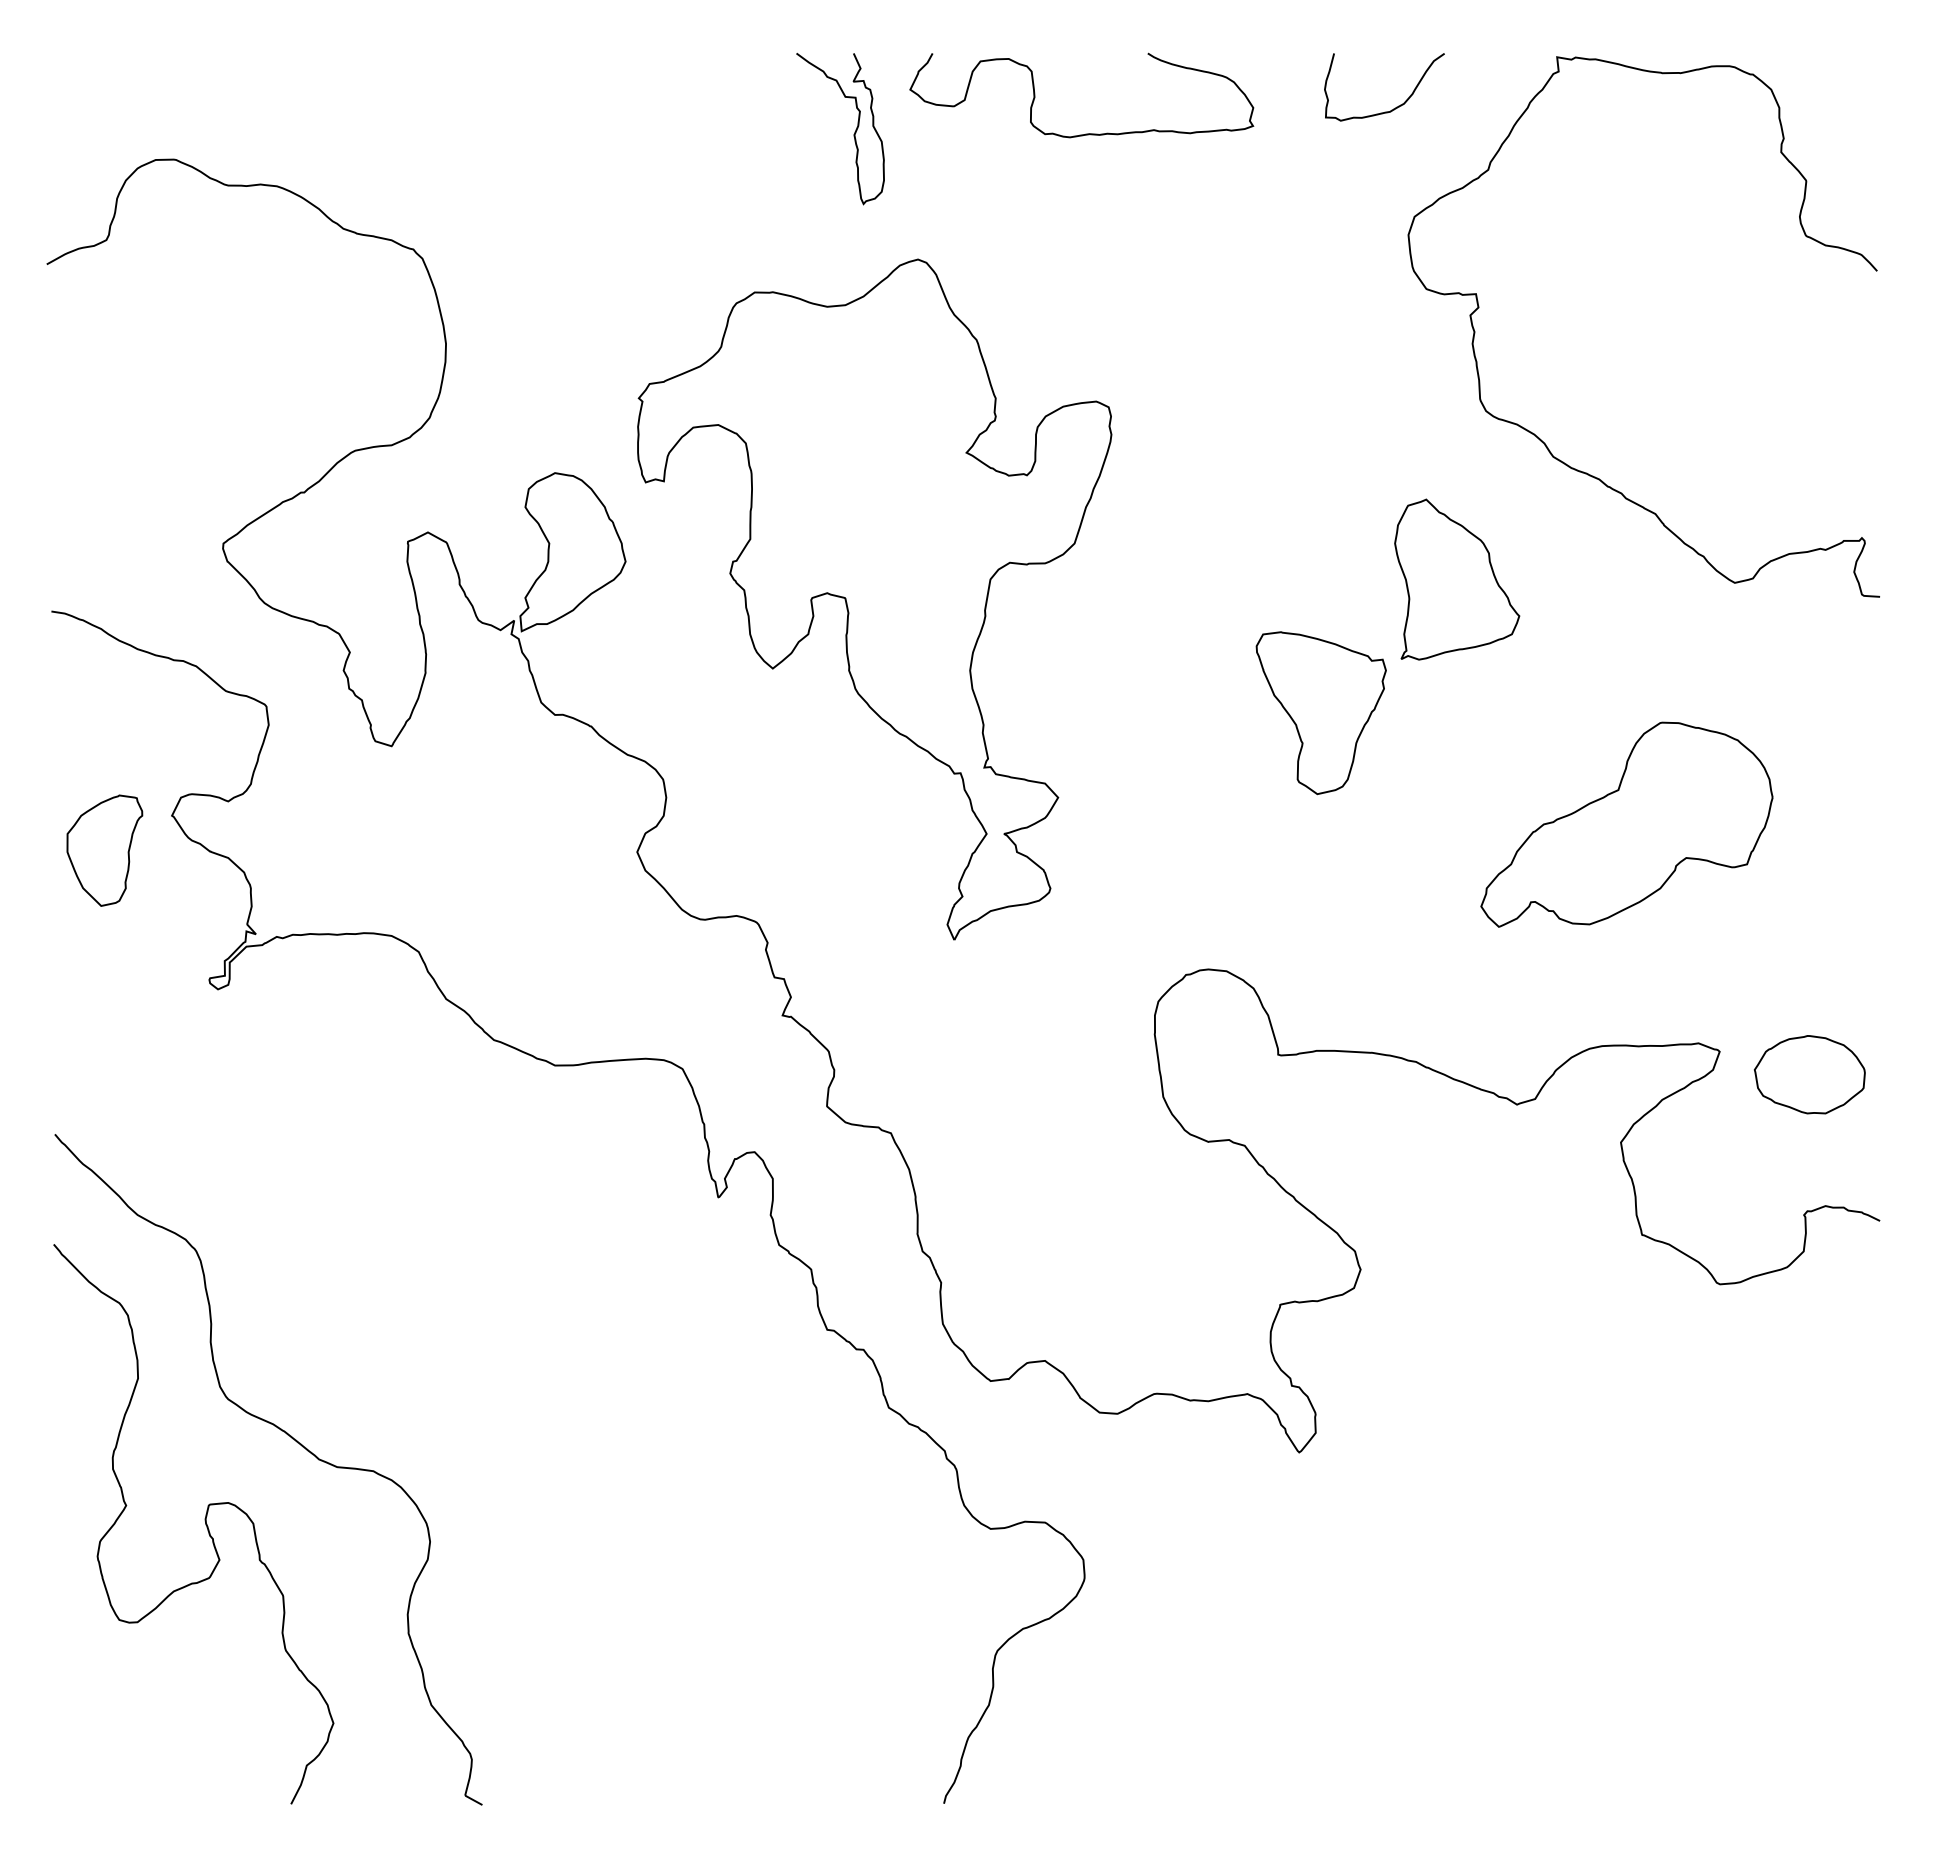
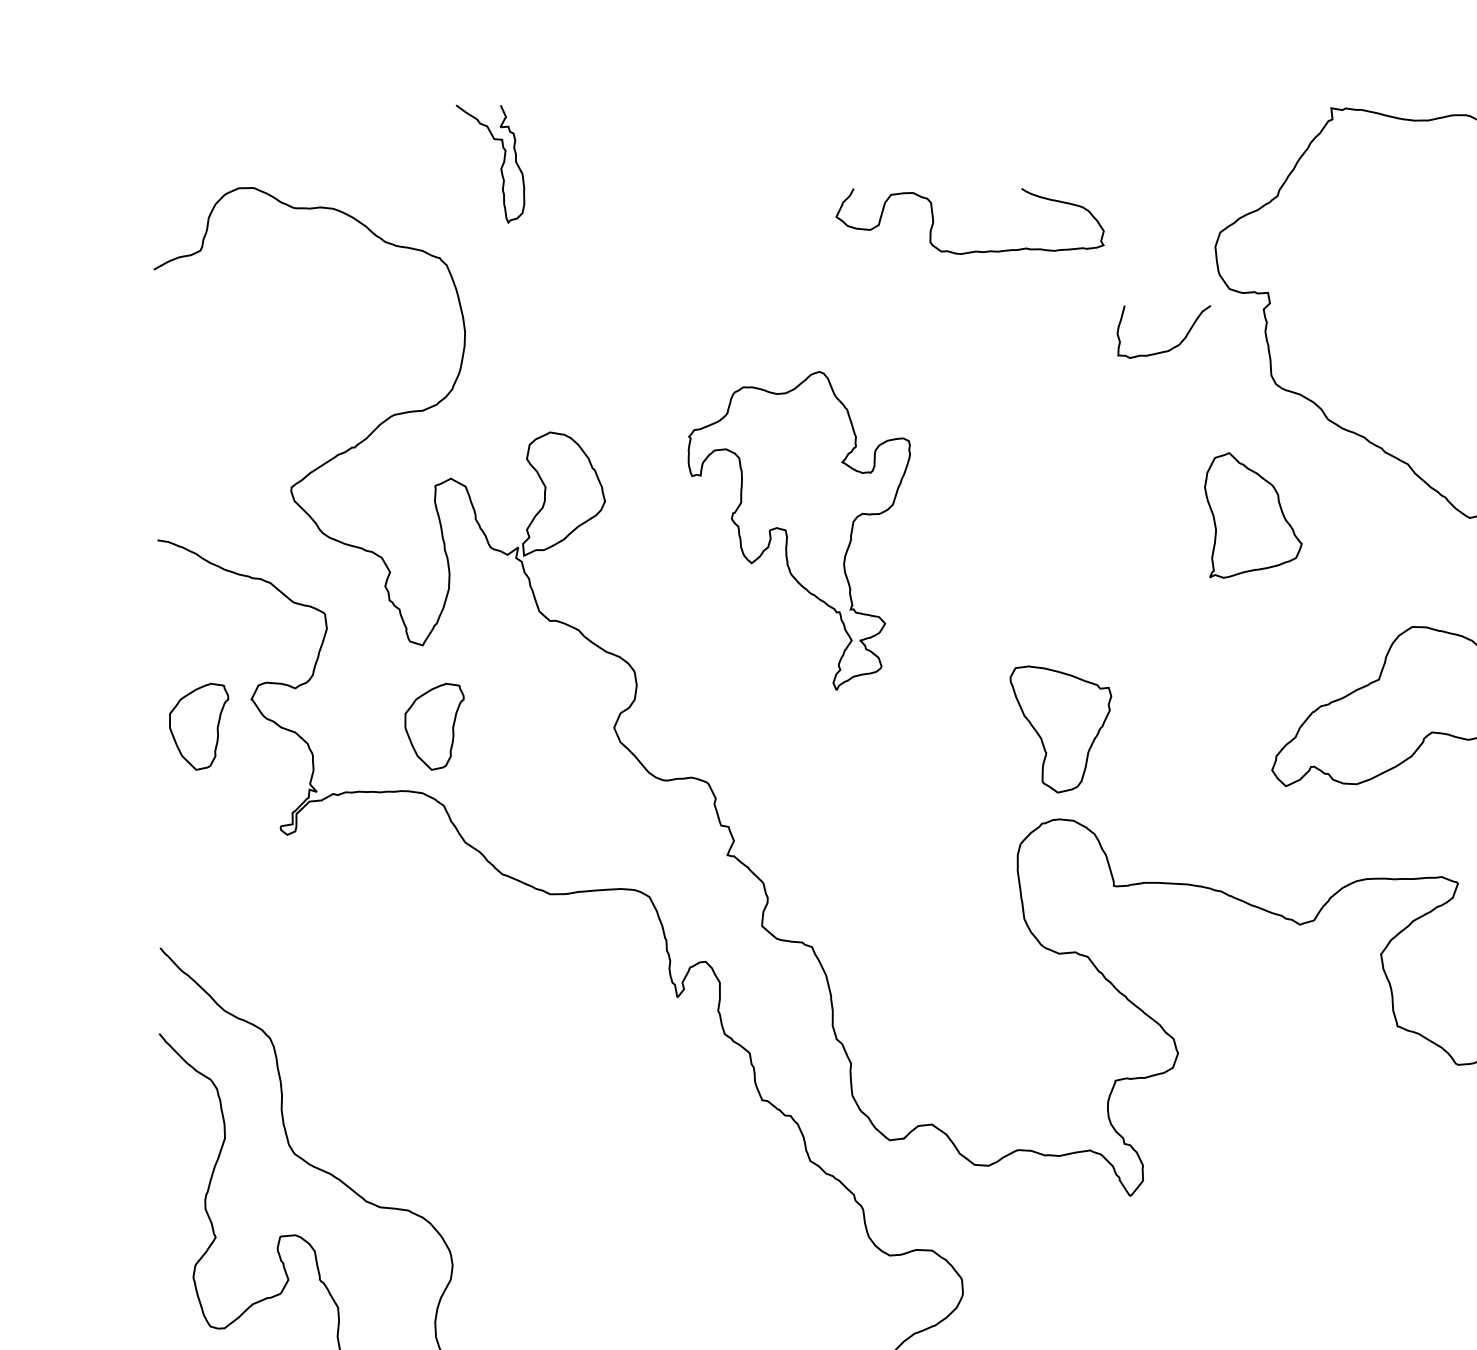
curve: (1396, 106) -> (1173, 346), moved
curve: (1085, 133) -> (972, 251), moved
curve: (853, 134) -> (500, 168), moved
part: (874, 599) -> (799, 530), size x0.6
part: (1320, 713) -> (1060, 729), moved
part: (406, 850) -> (434, 726), added

